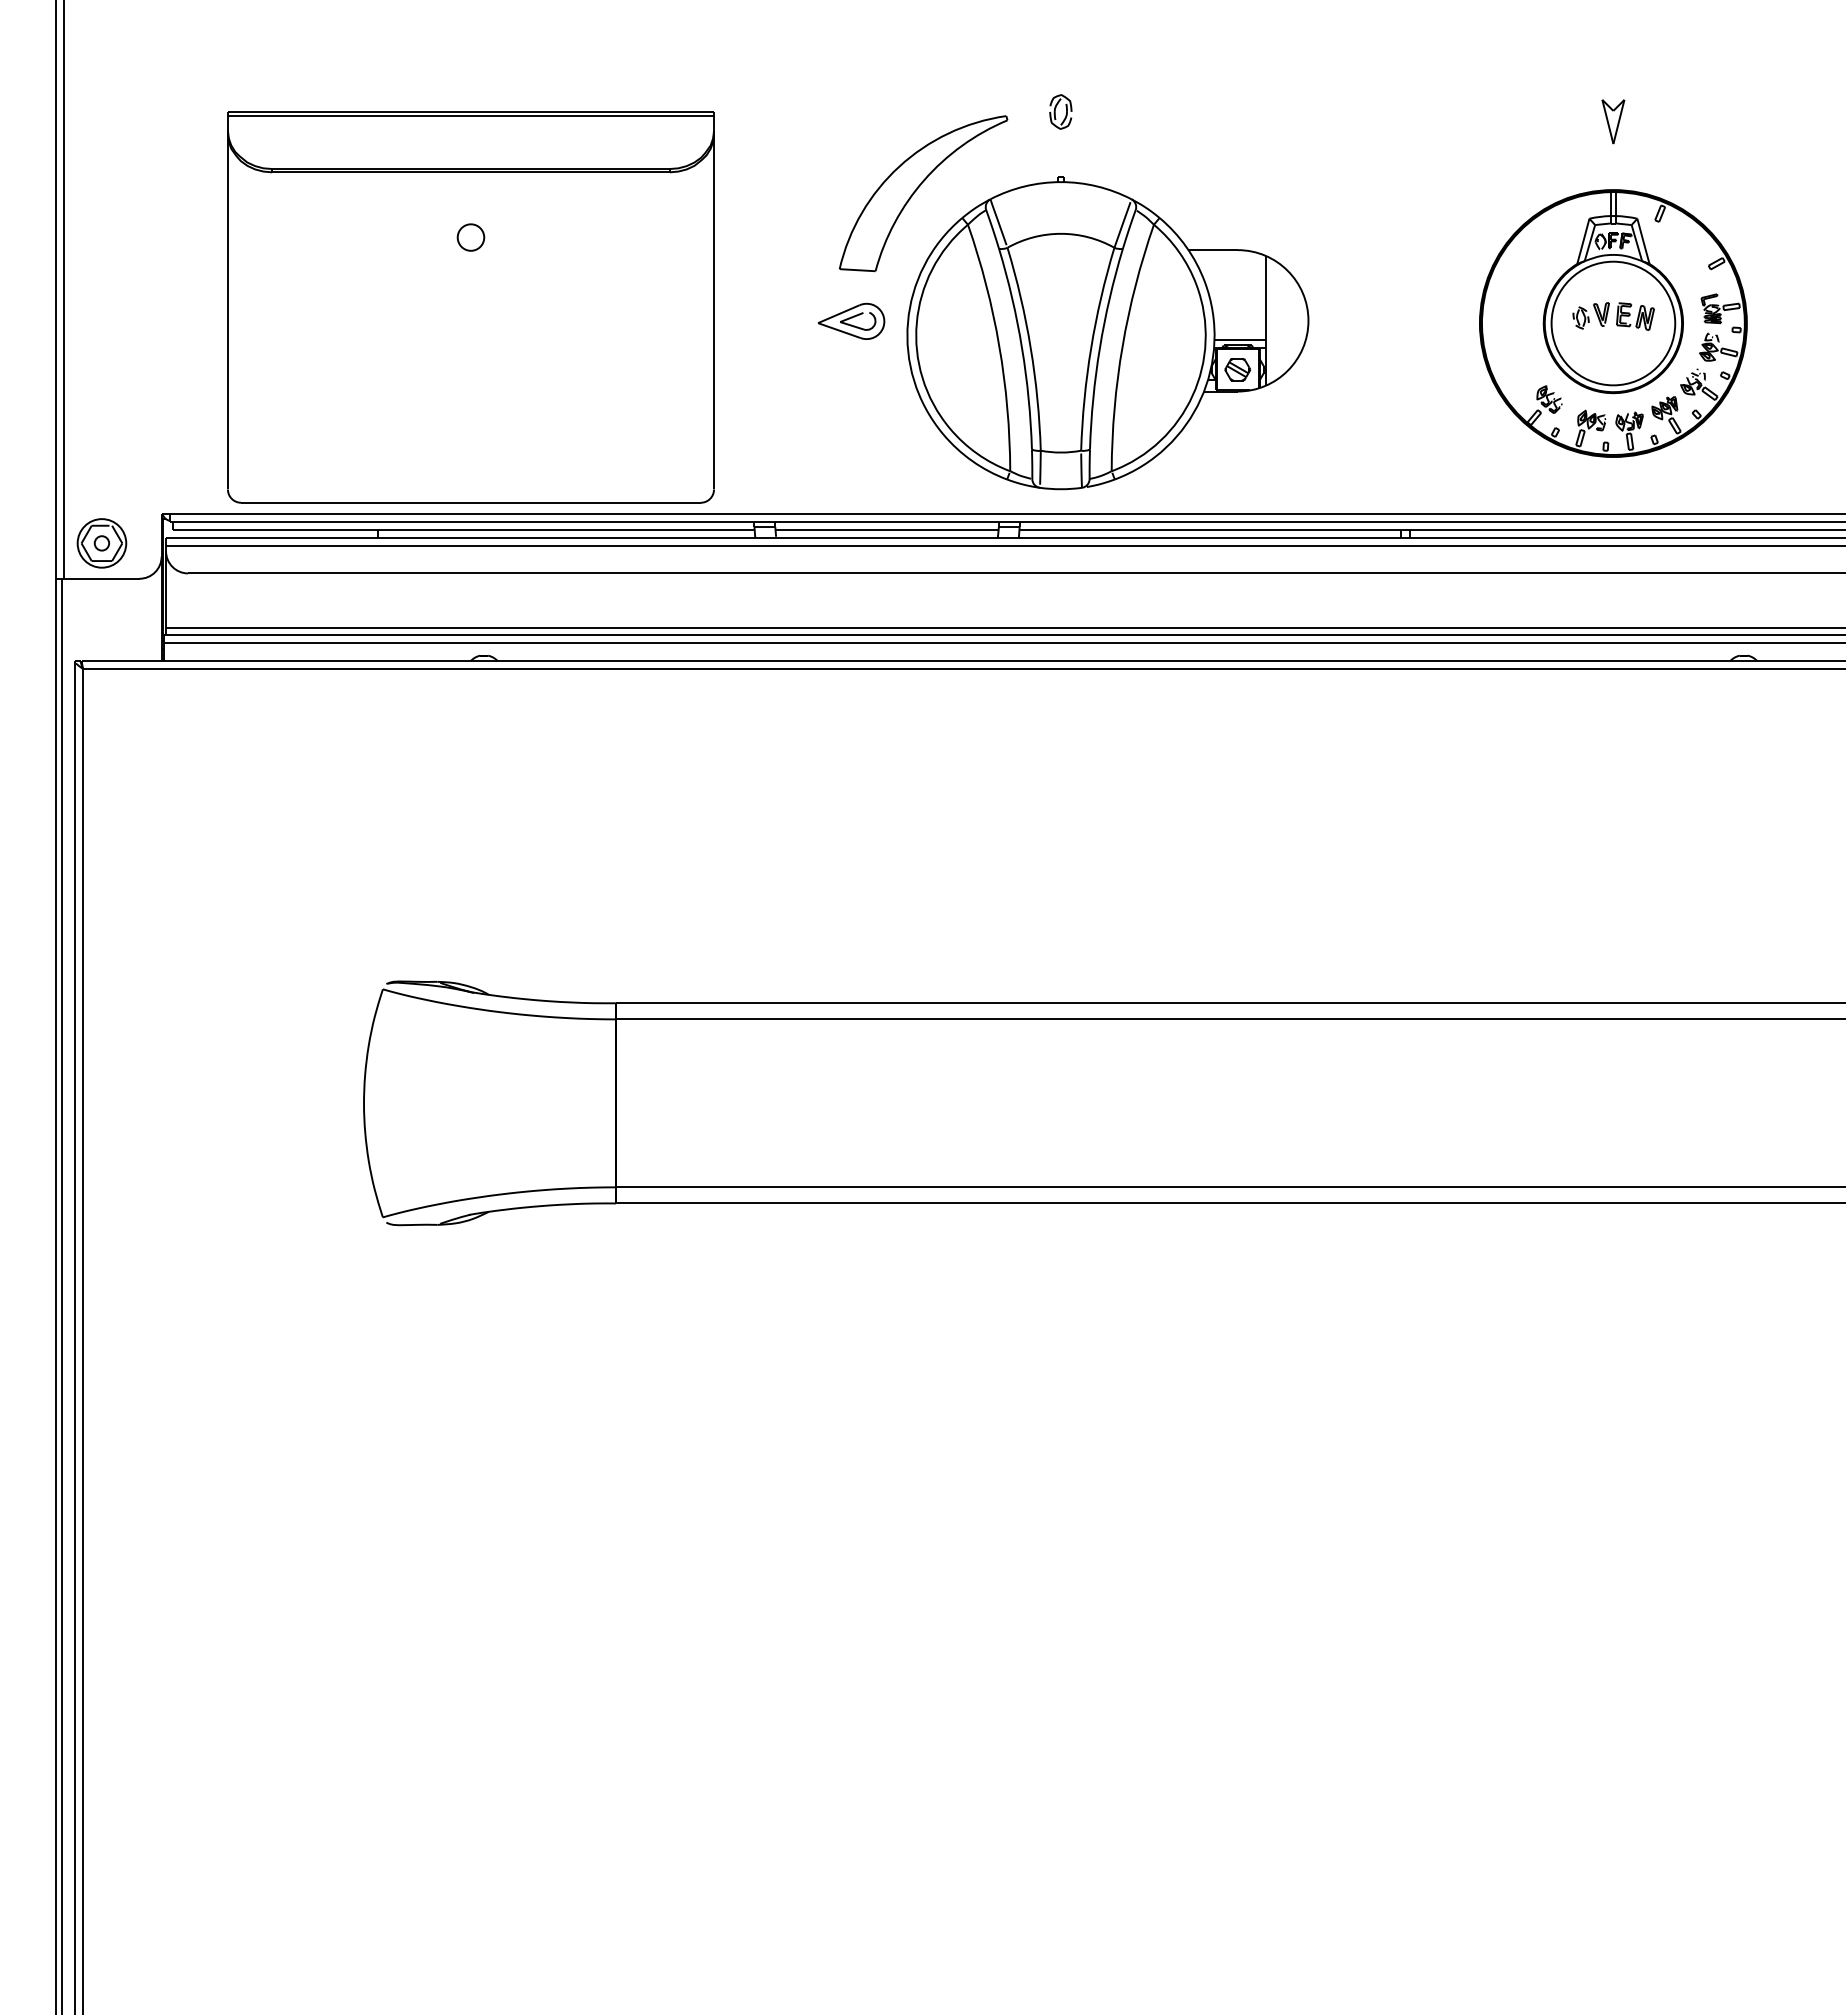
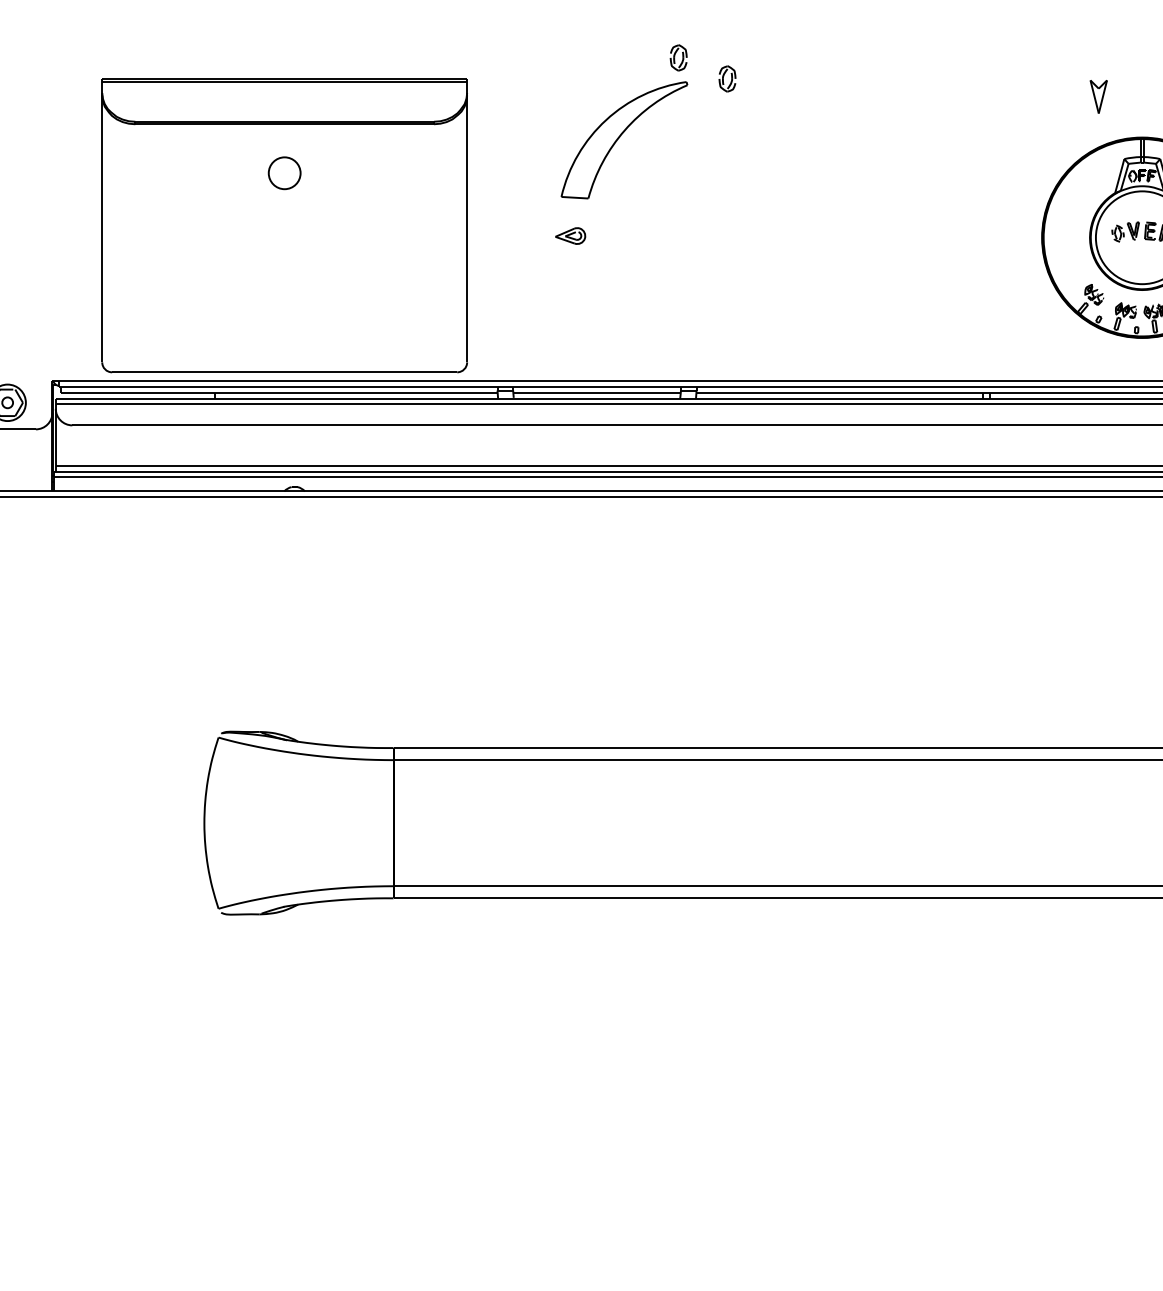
part: (995, 83) -> (678, 57), added
part: (1613, 121) -> (1098, 96), moved
part: (470, 237) -> (284, 173), size x1.6
part: (851, 320) -> (570, 235), size x0.6
part: (1107, 333) -> (762, 245), removed

